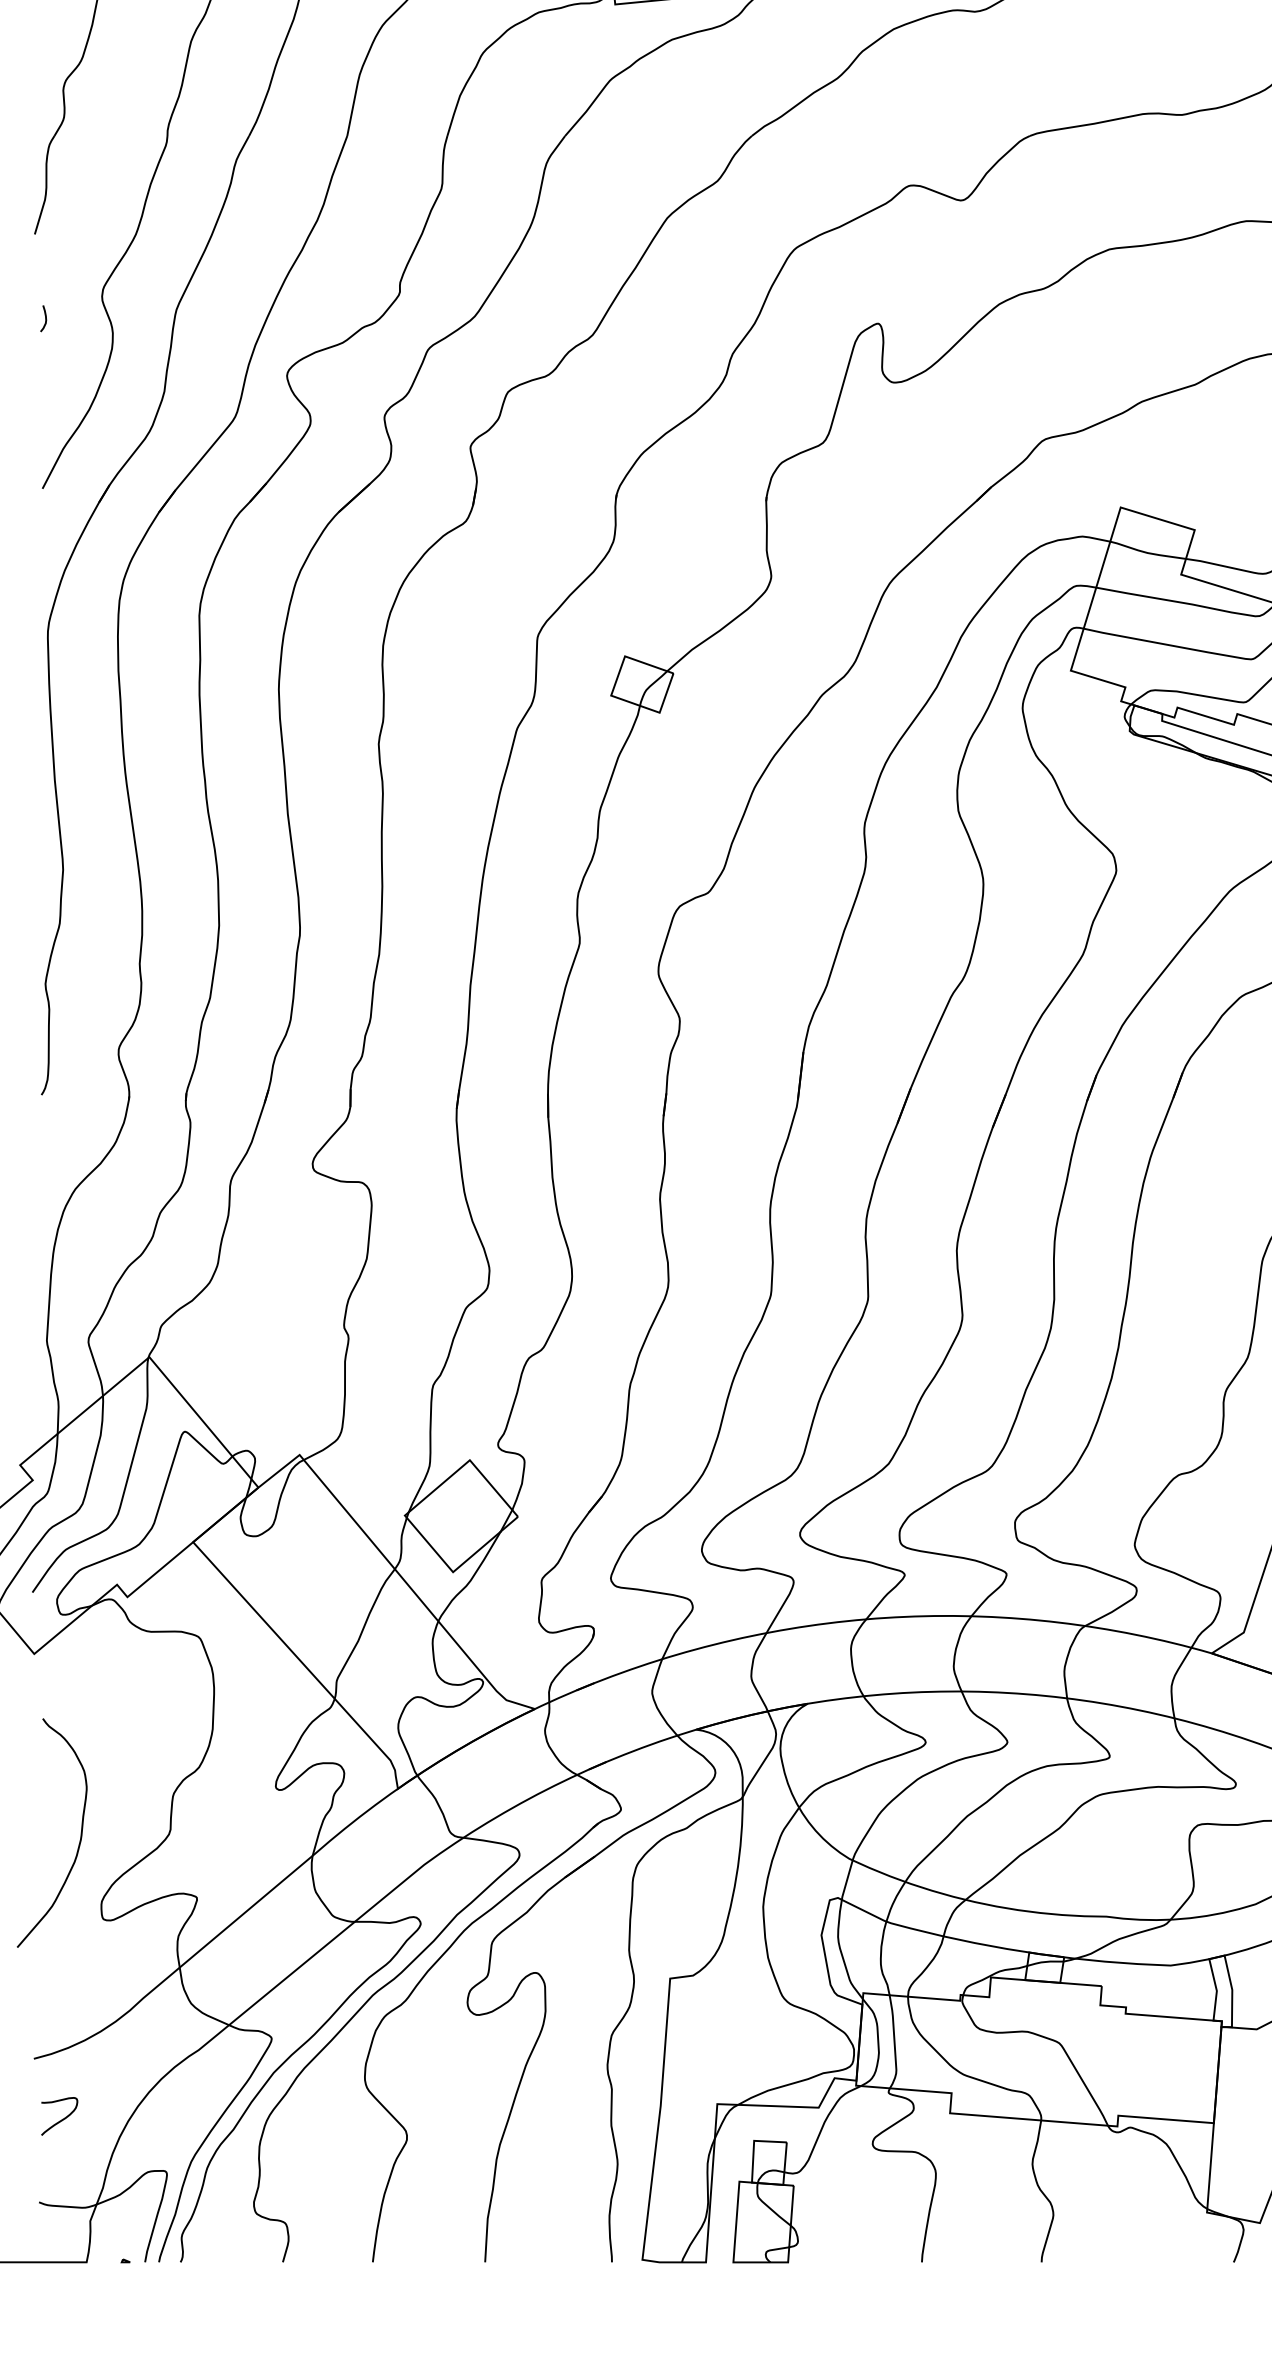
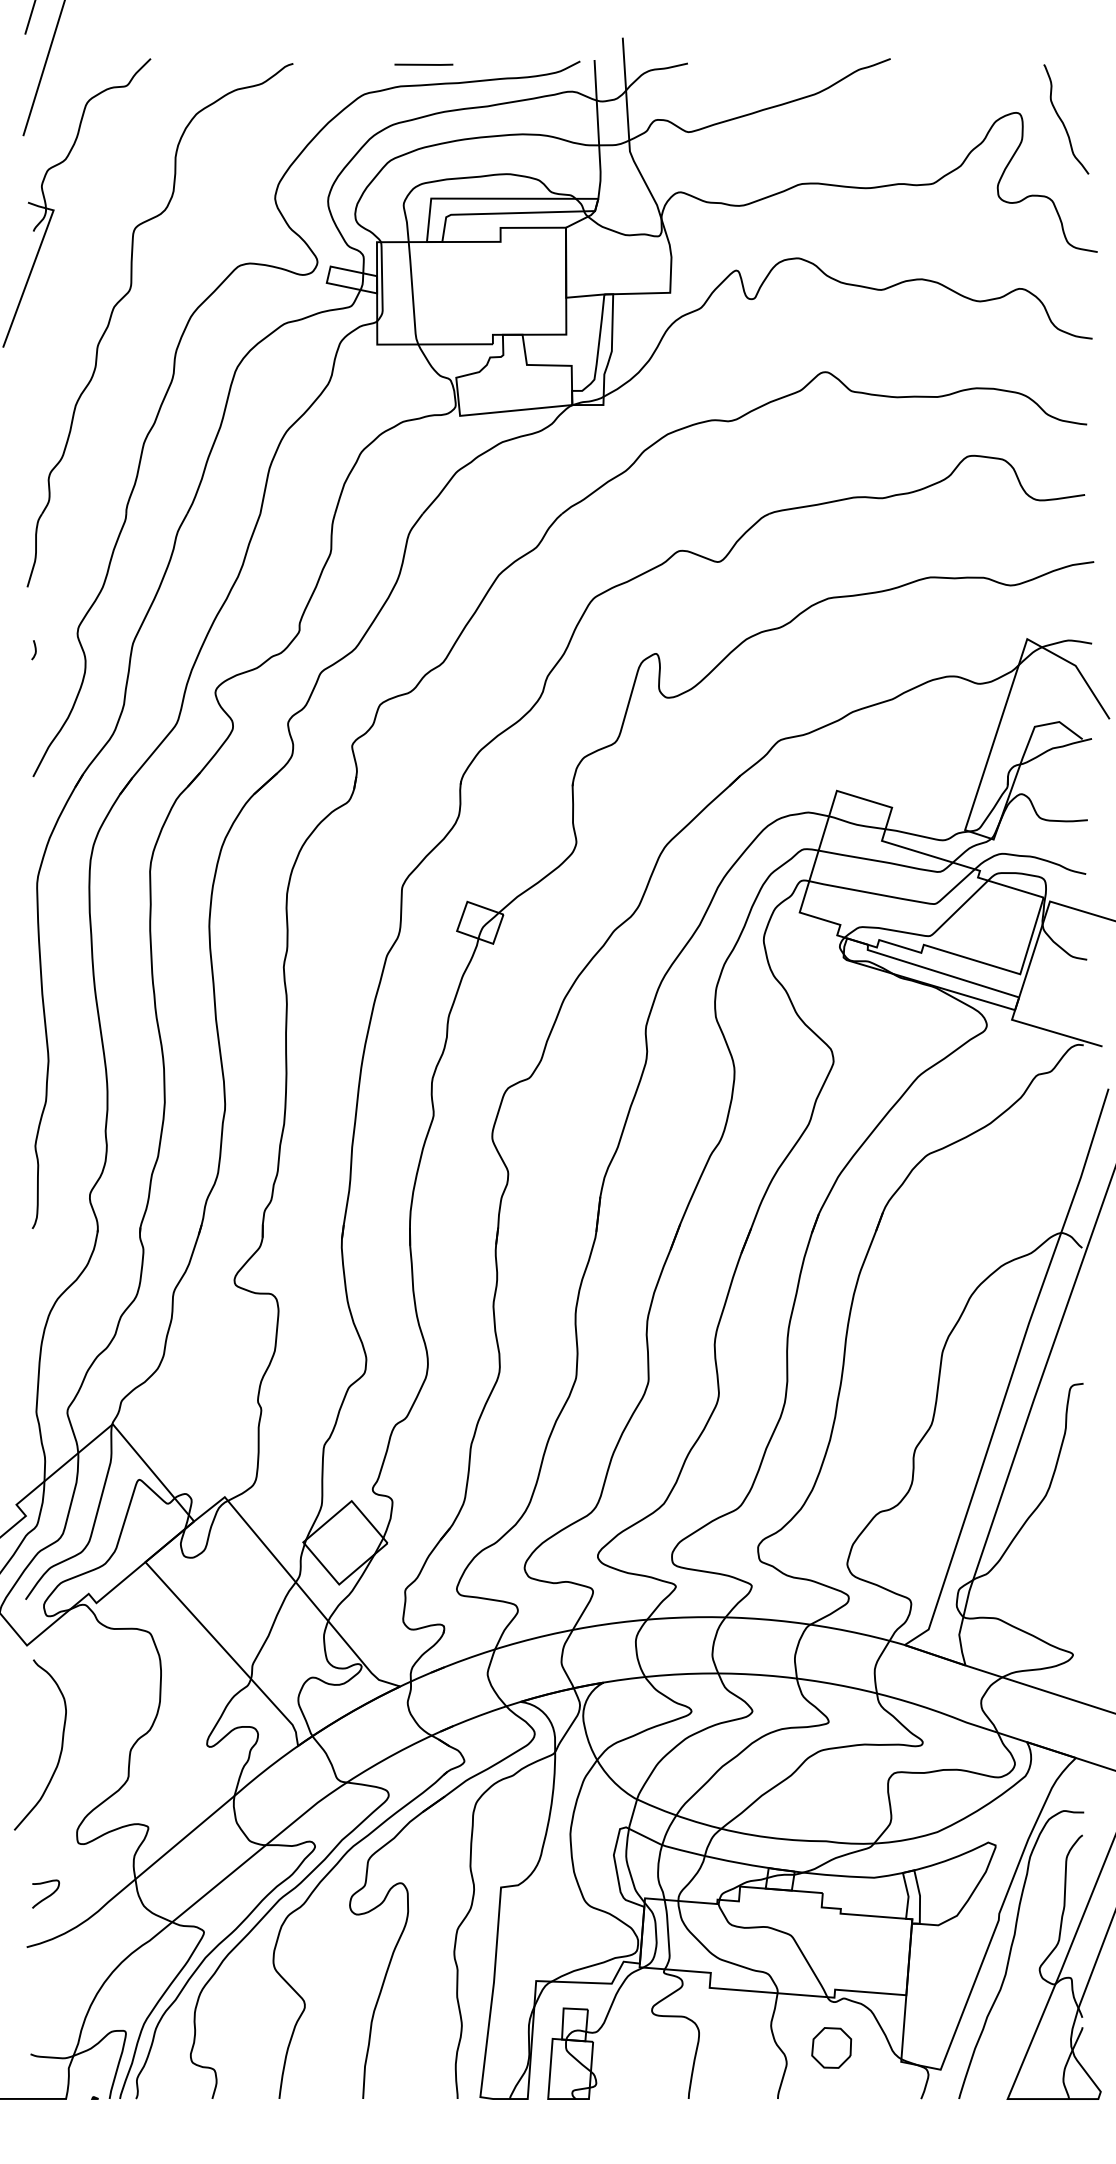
curve: (79, 1840) -> (60, 1750), moved
curve: (60, 2119) -> (46, 1896), moved
part: (1113, 2193) -> (831, 2047), added

